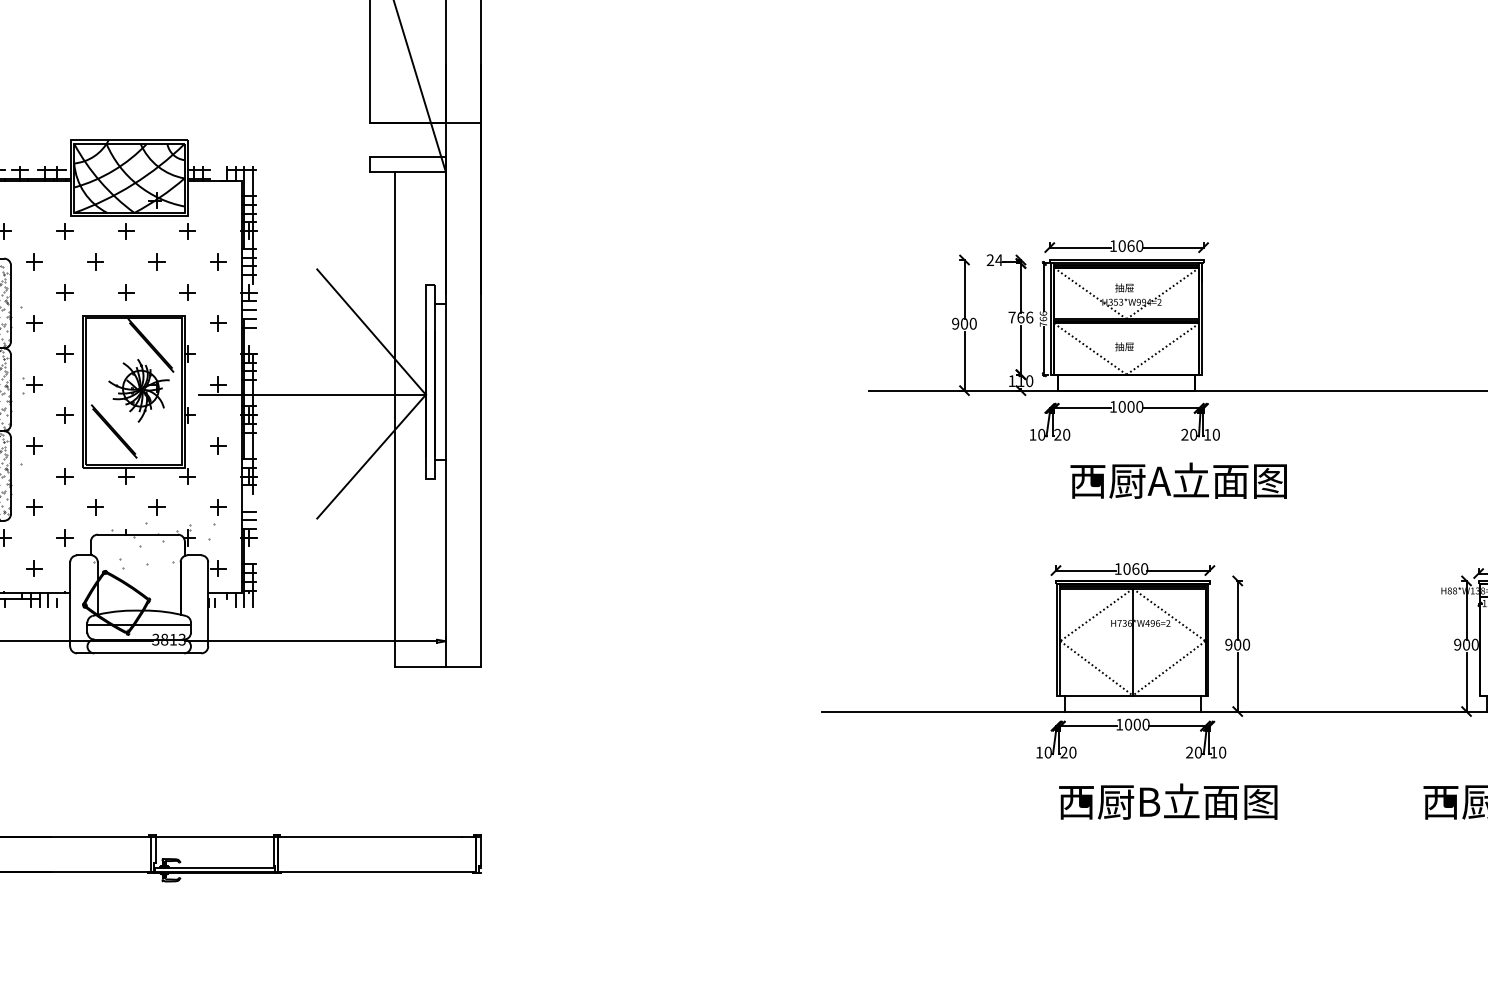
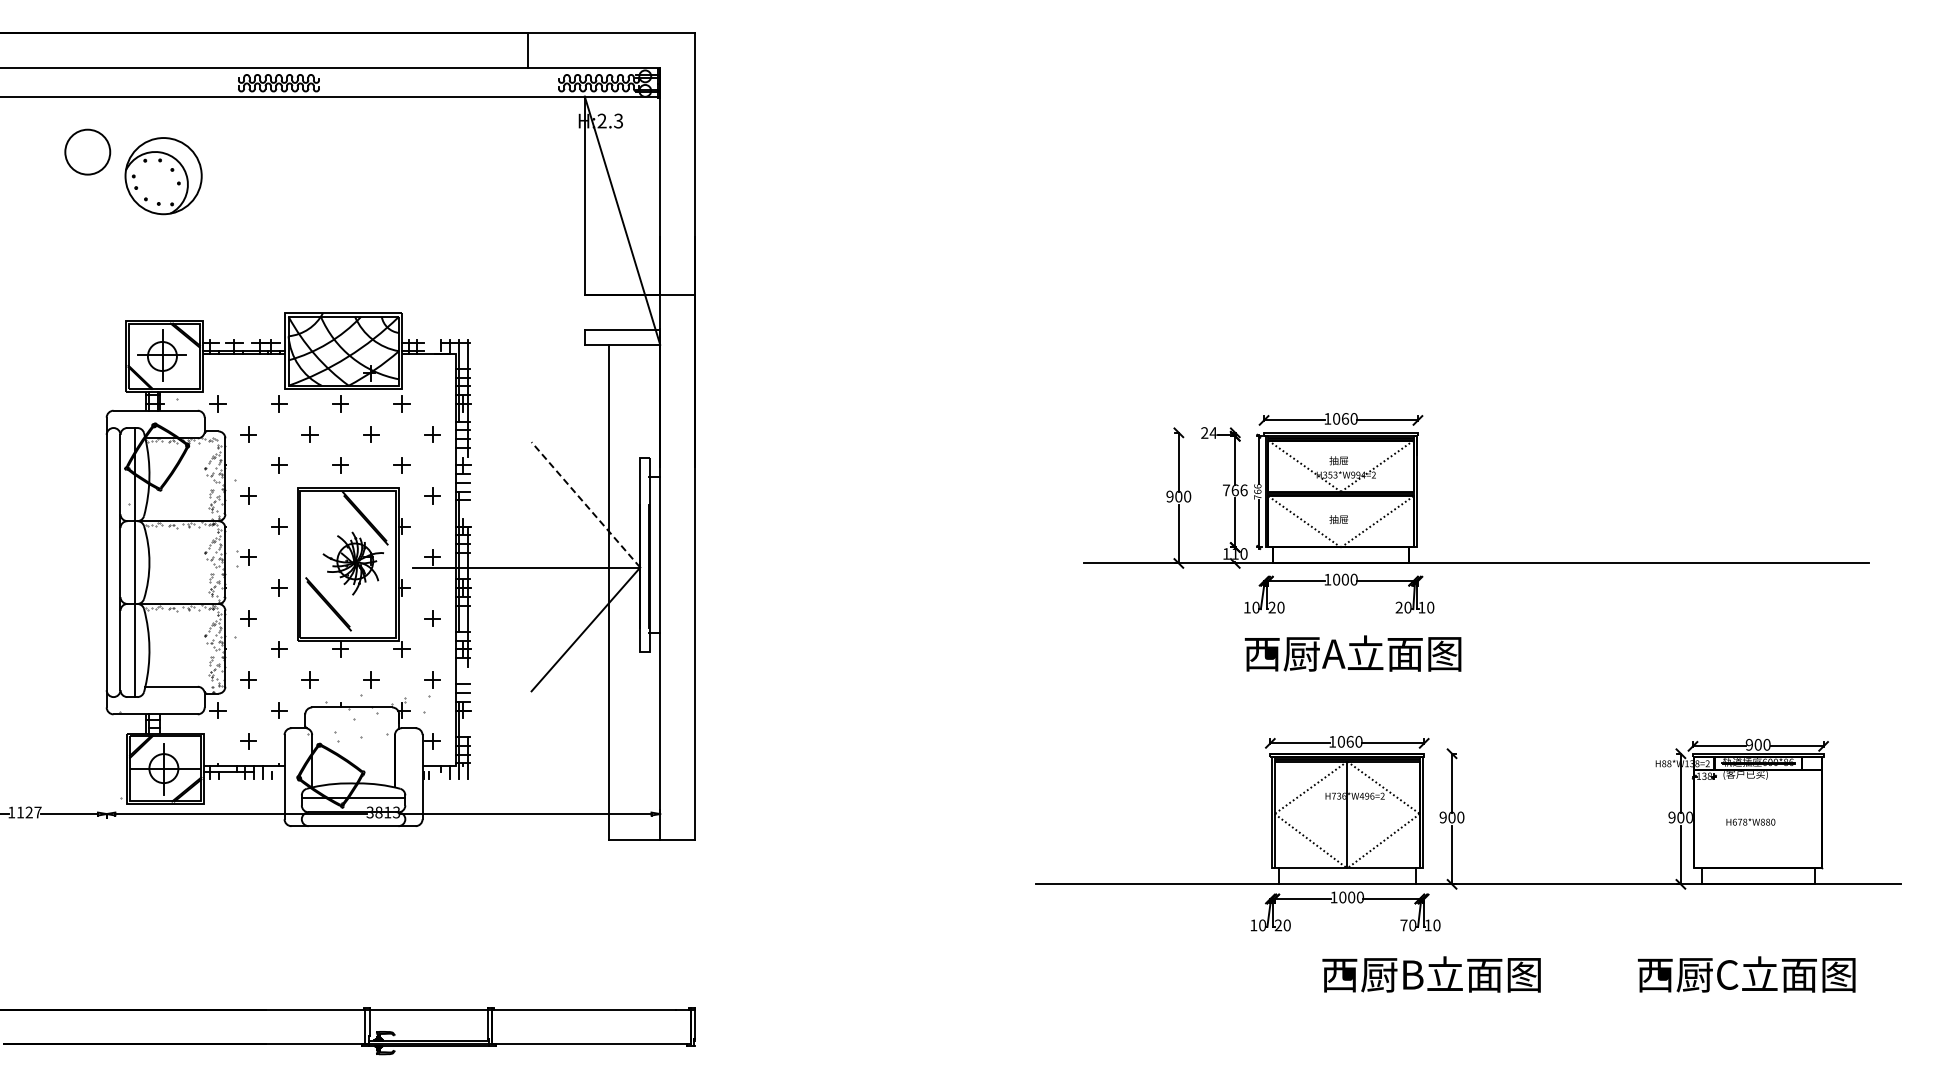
line: (371, 331) -> (585, 504), solid -> dashed
text: (1178, 480) -> (1352, 653), moved
text: (1189, 752) -> (1403, 925), 20 -> 70
text: (1168, 801) -> (1431, 974), moved

